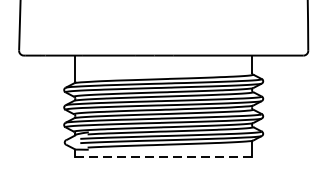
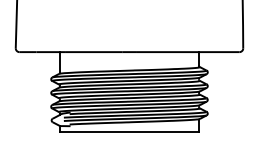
line: (163, 156) -> (129, 131), dashed -> solid

